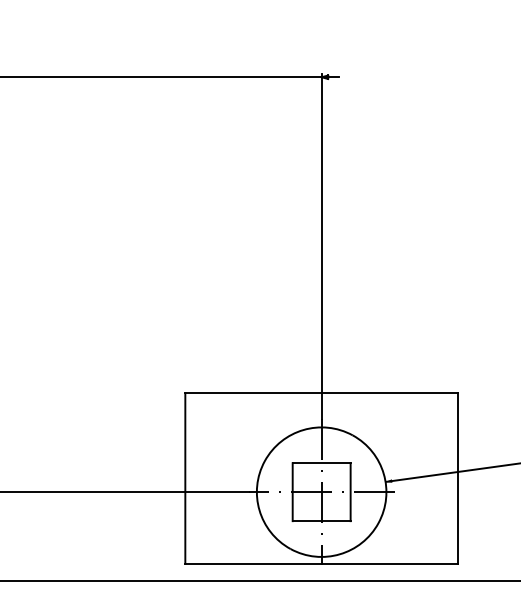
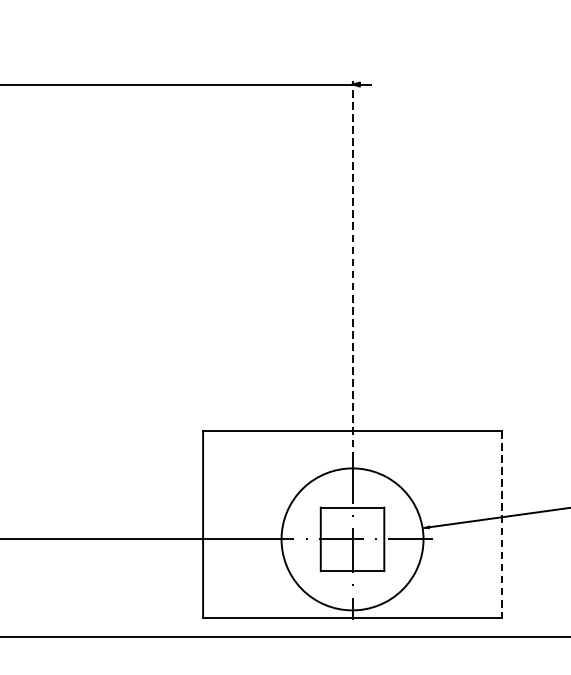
line: (321, 246) -> (352, 270), solid -> dashed
line: (457, 479) -> (501, 525), solid -> dashed

